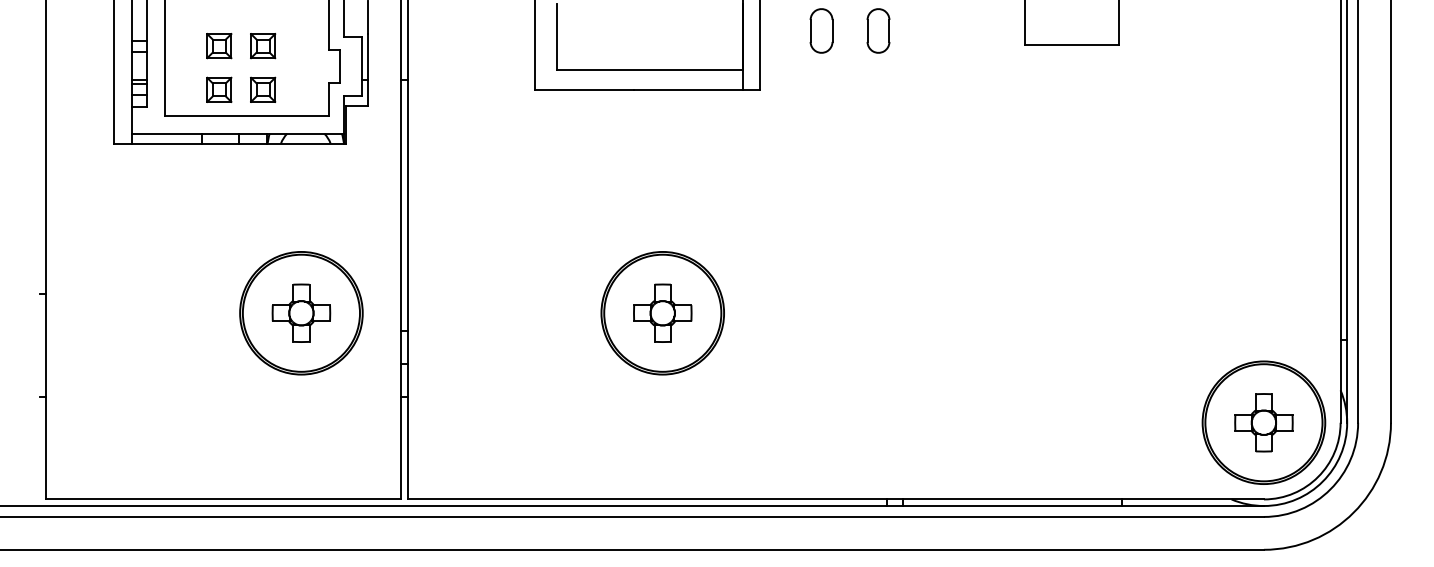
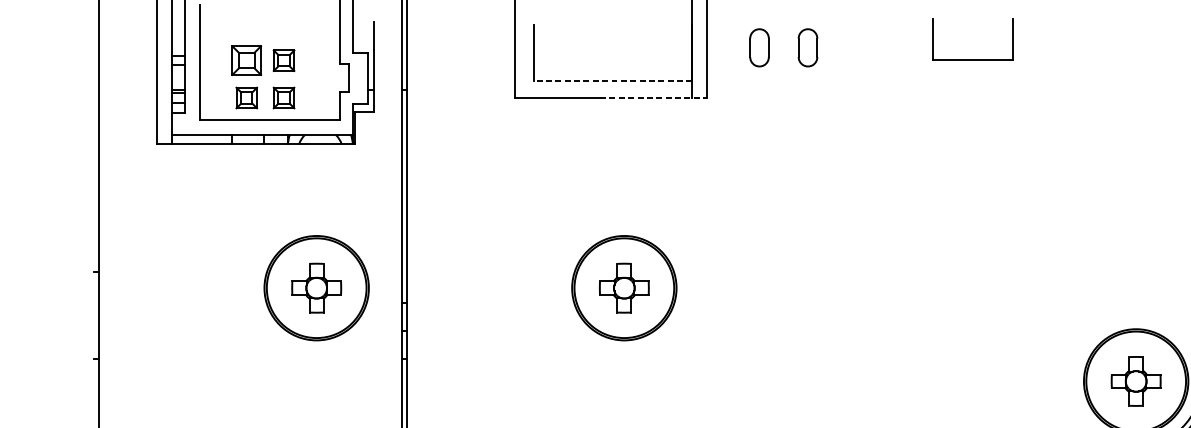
part: (219, 46) -> (246, 61), size x1.4
line: (649, 69) -> (613, 80), solid -> dashed
line: (697, 89) -> (653, 97), solid -> dashed

